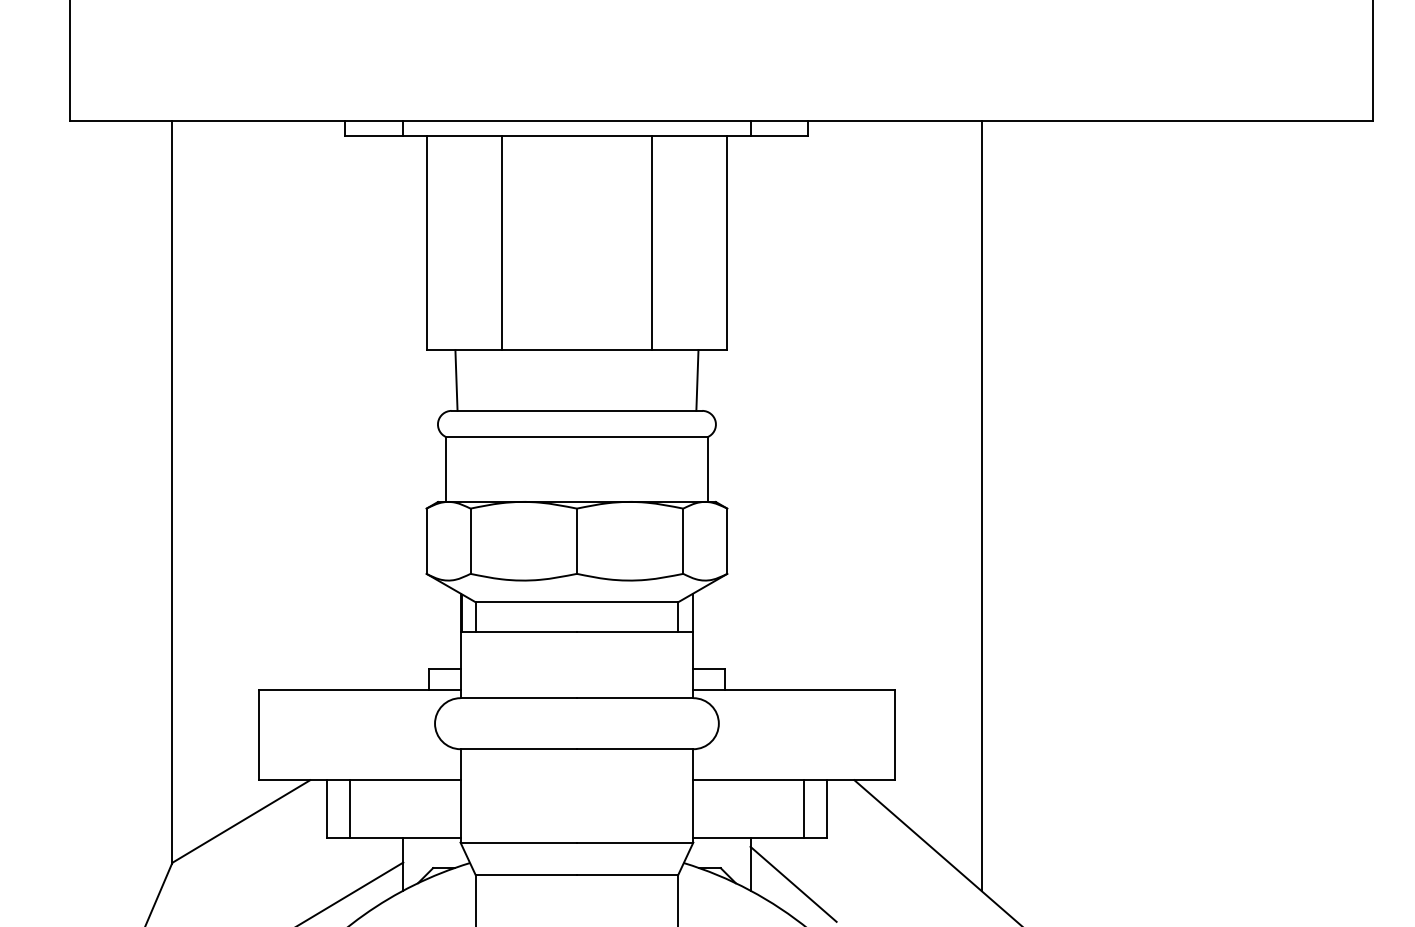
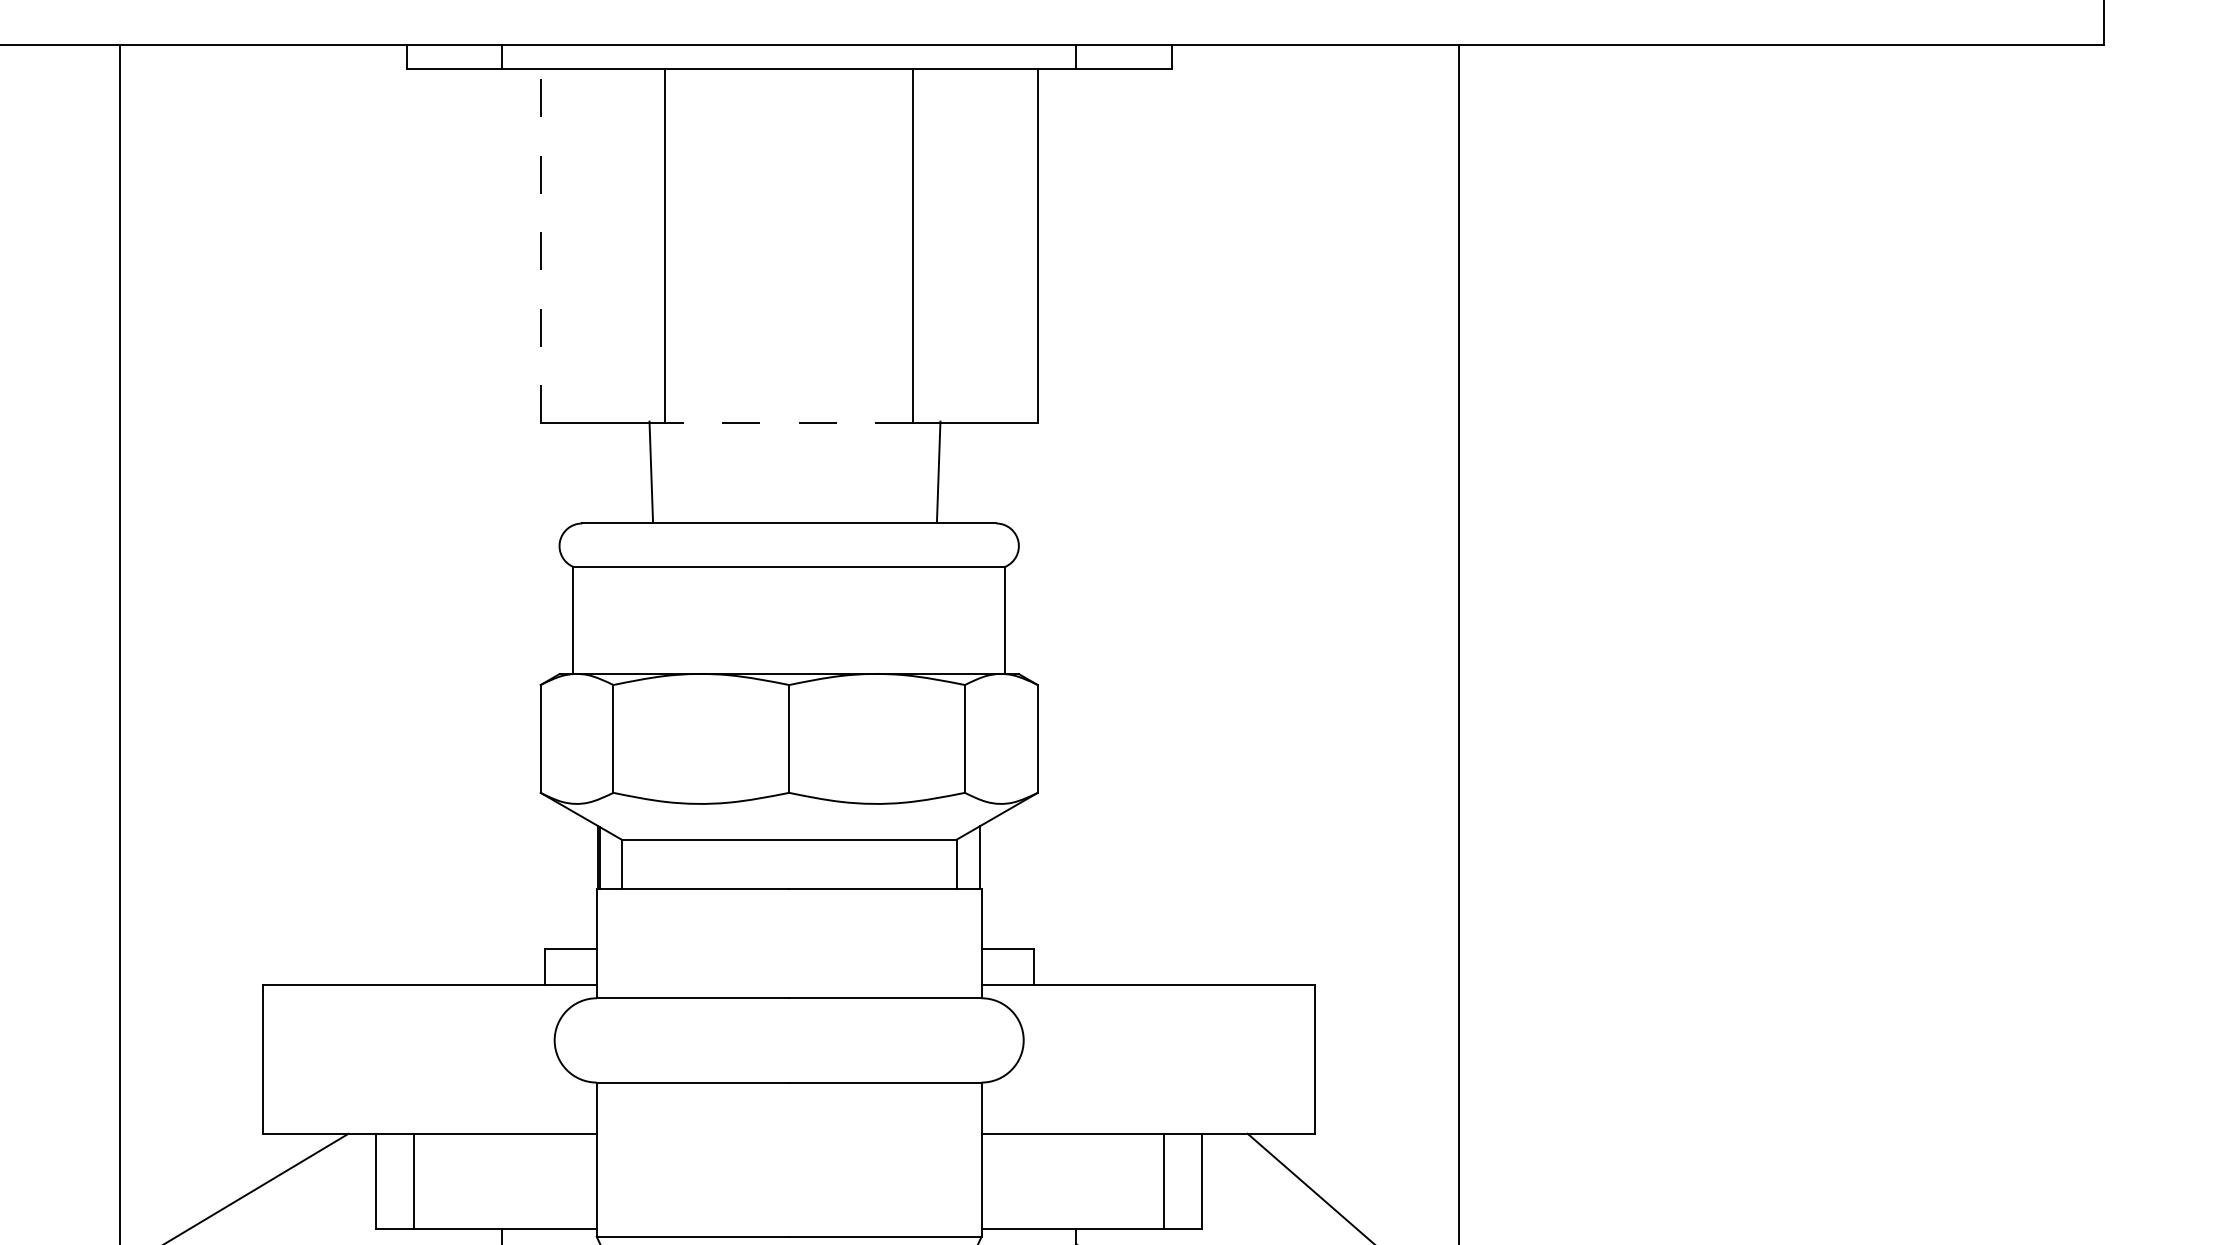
line: (426, 242) -> (540, 245), solid -> dashed
line: (576, 350) -> (788, 423), solid -> dashed
line: (456, 380) -> (651, 471), moved
line: (697, 380) -> (938, 471), moved

